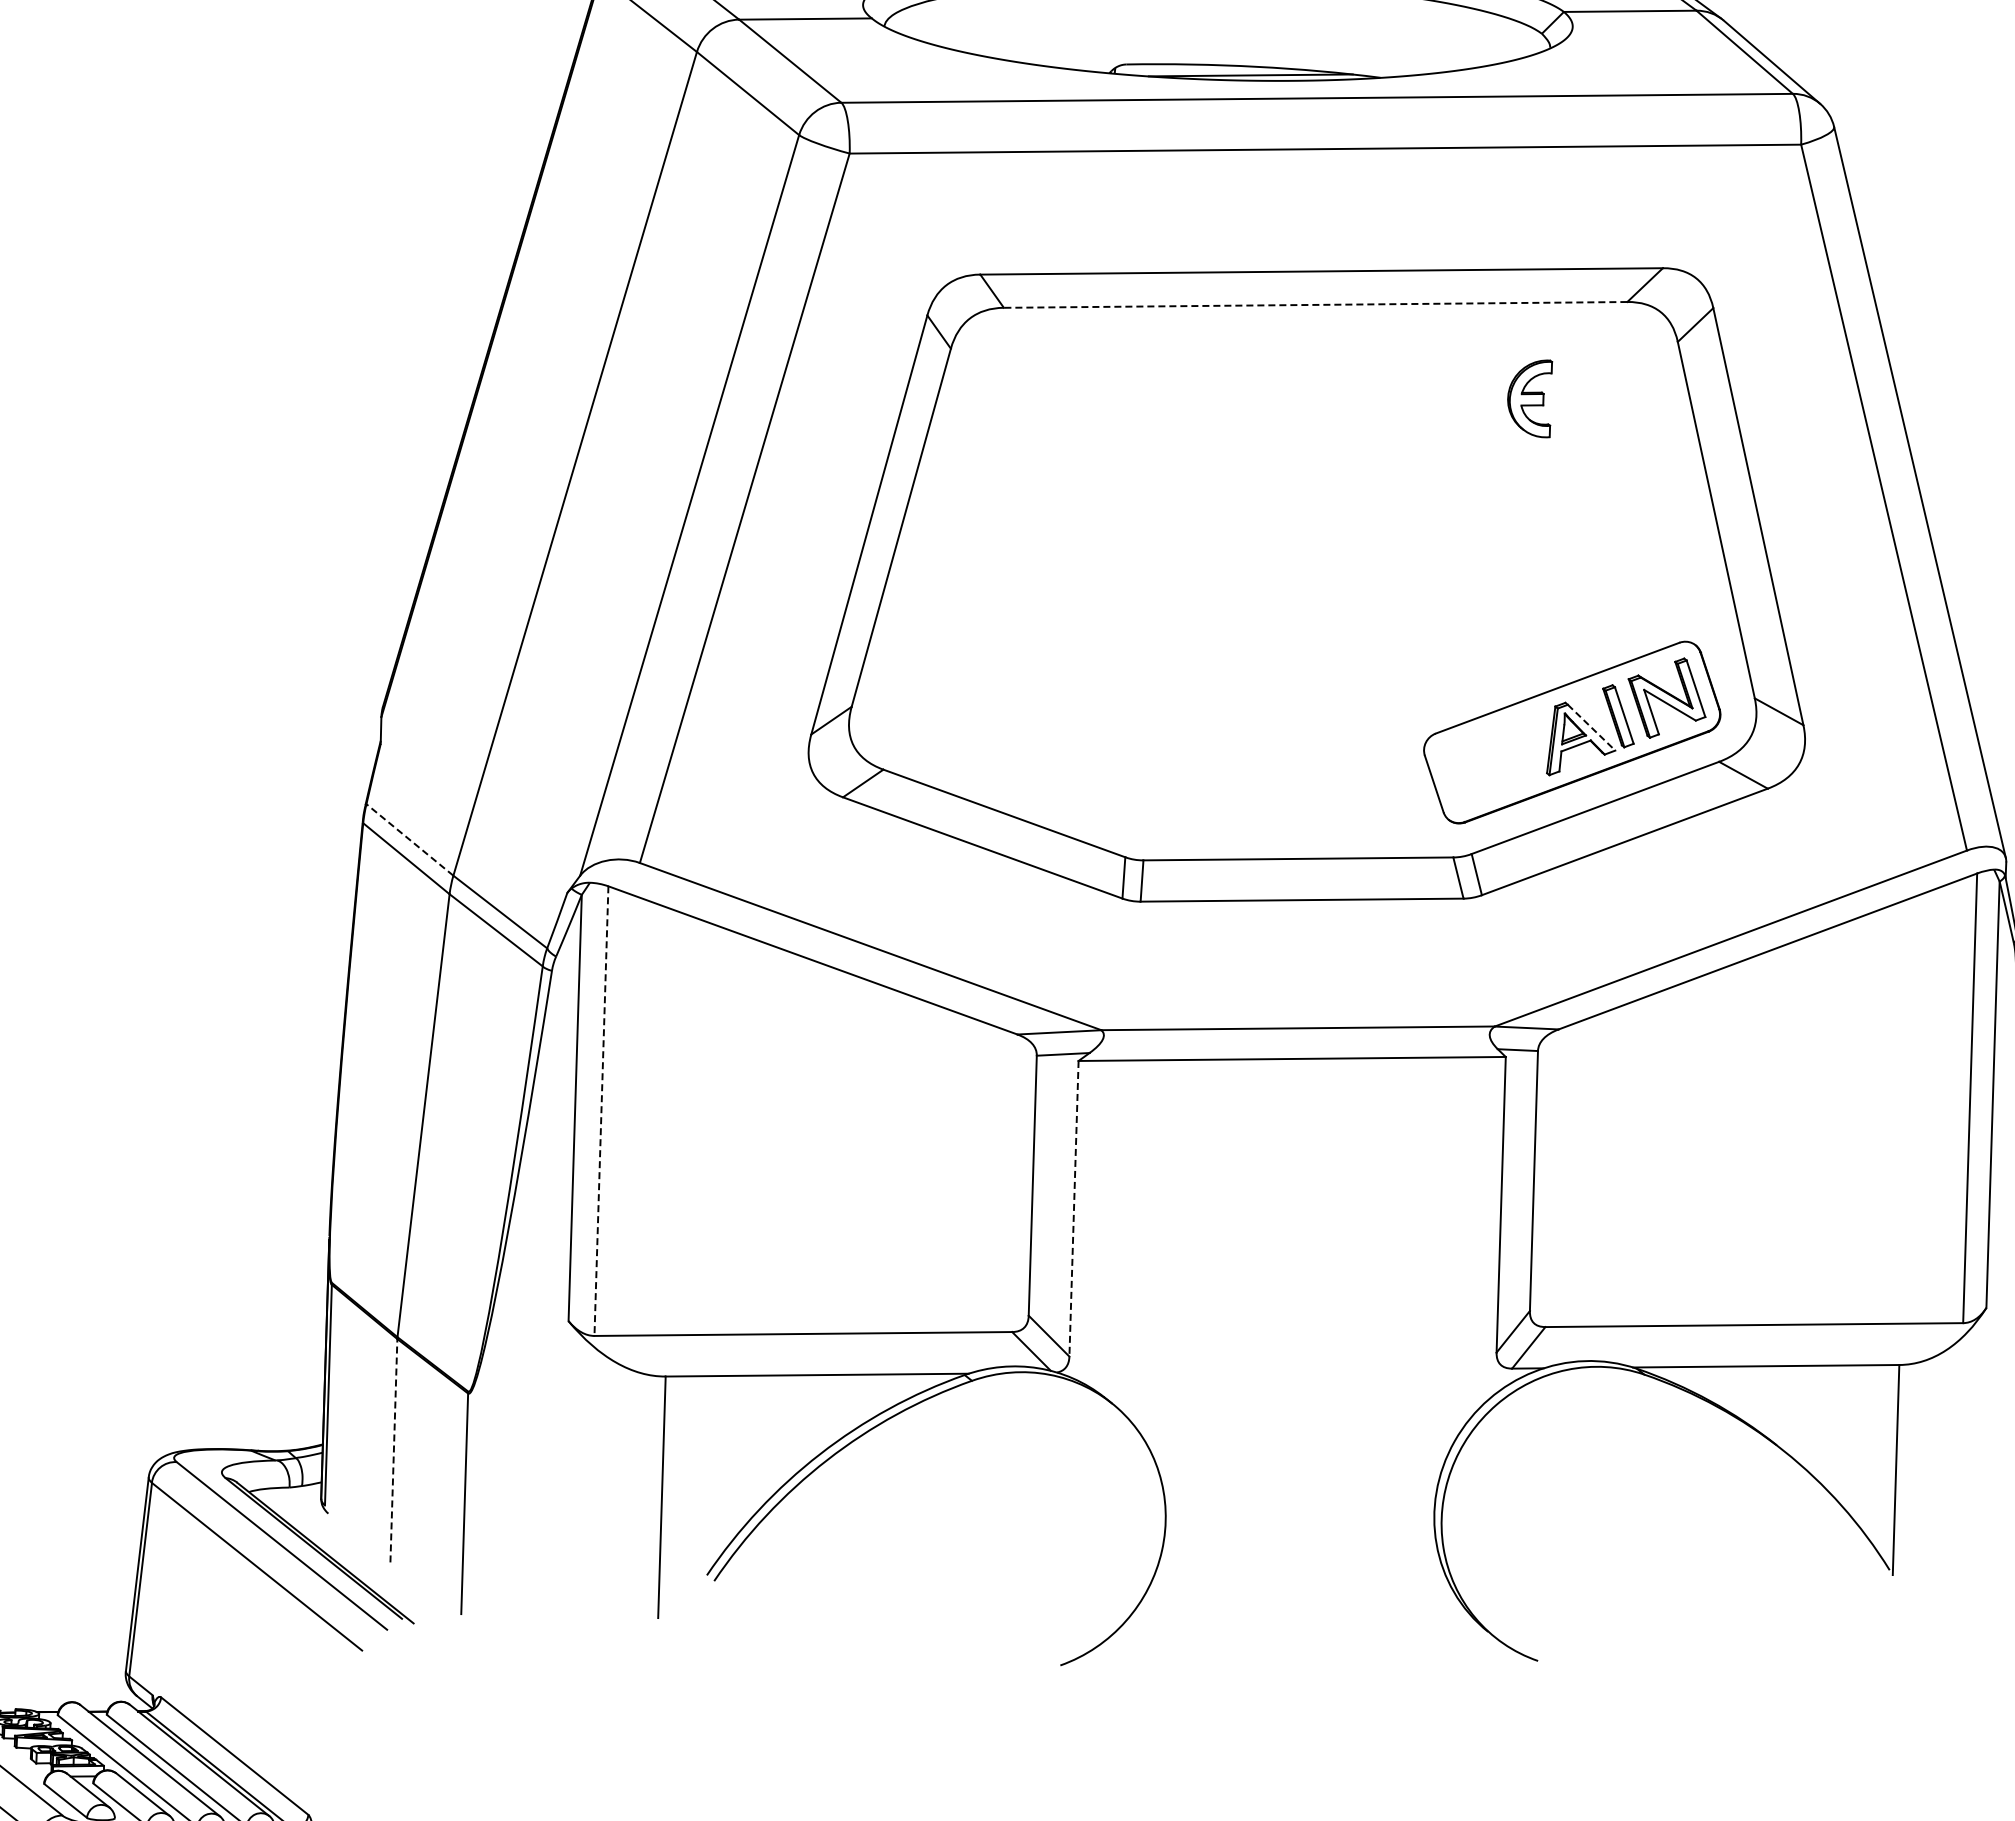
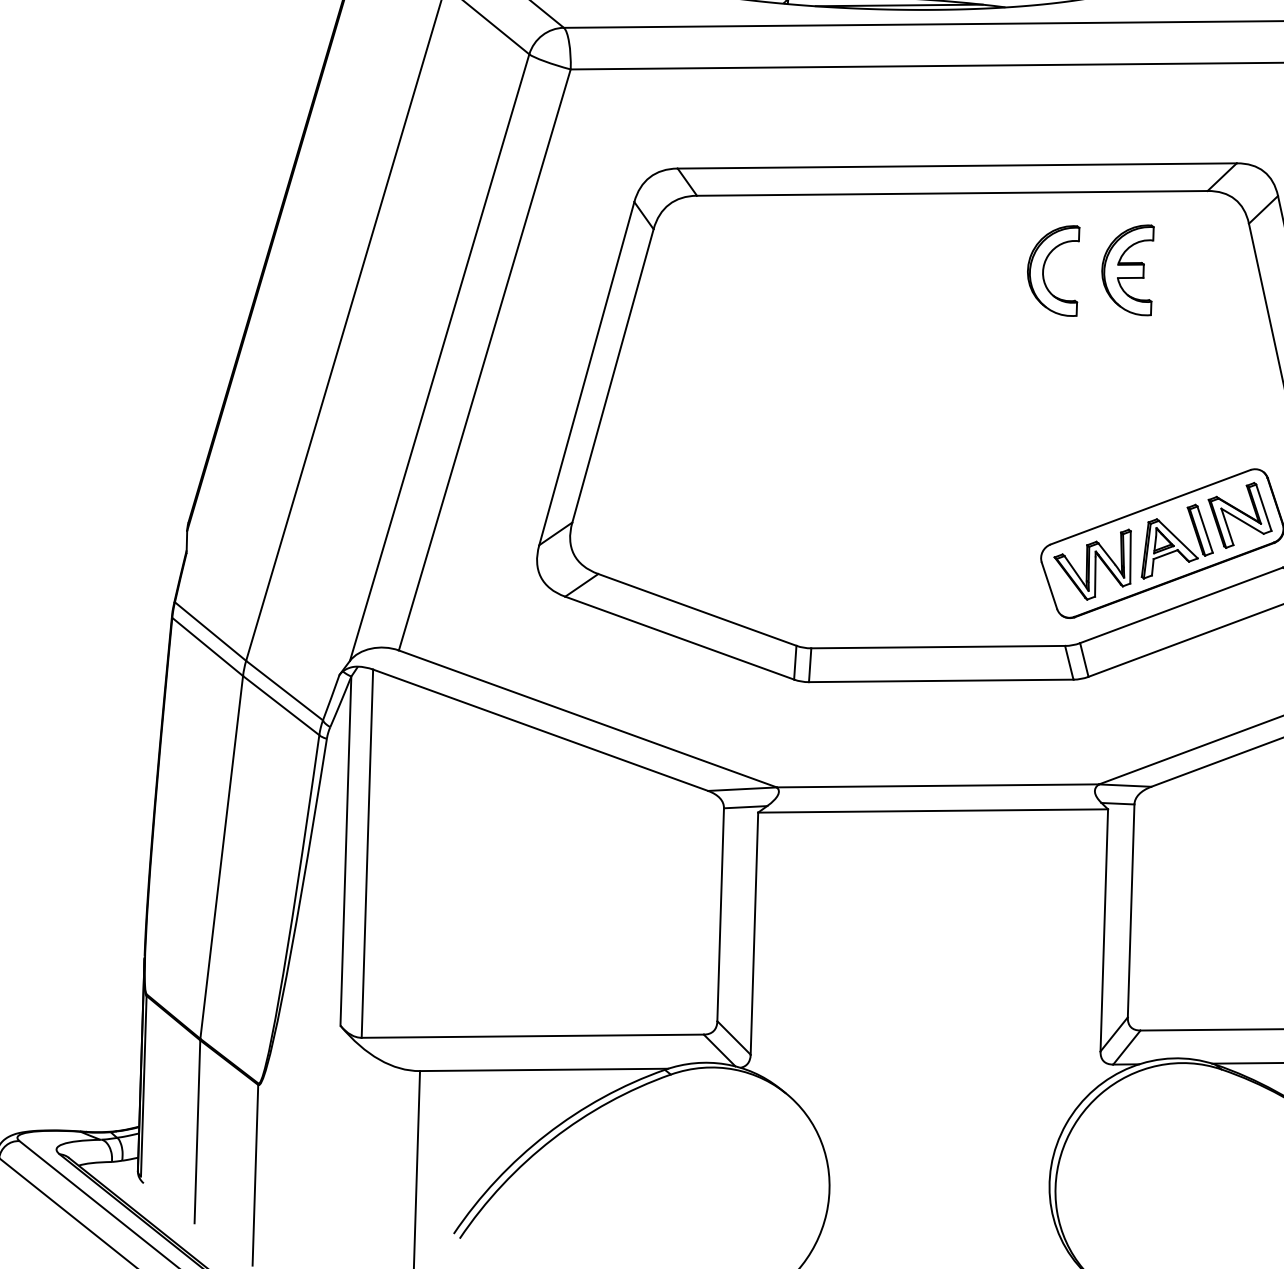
line: (1315, 304) -> (952, 193), dashed -> solid
part: (1529, 398) -> (1127, 270), size x1.43
part: (1427, 399) -> (1043, 270), added
line: (1591, 727) -> (1178, 539), dashed -> solid
part: (1486, 757) -> (1092, 564), added
line: (409, 839) -> (210, 631), dashed -> solid
line: (601, 1111) -> (367, 853), dashed -> solid
line: (1074, 1208) -> (754, 933), dashed -> solid
line: (393, 1450) -> (197, 1131), dashed -> solid

